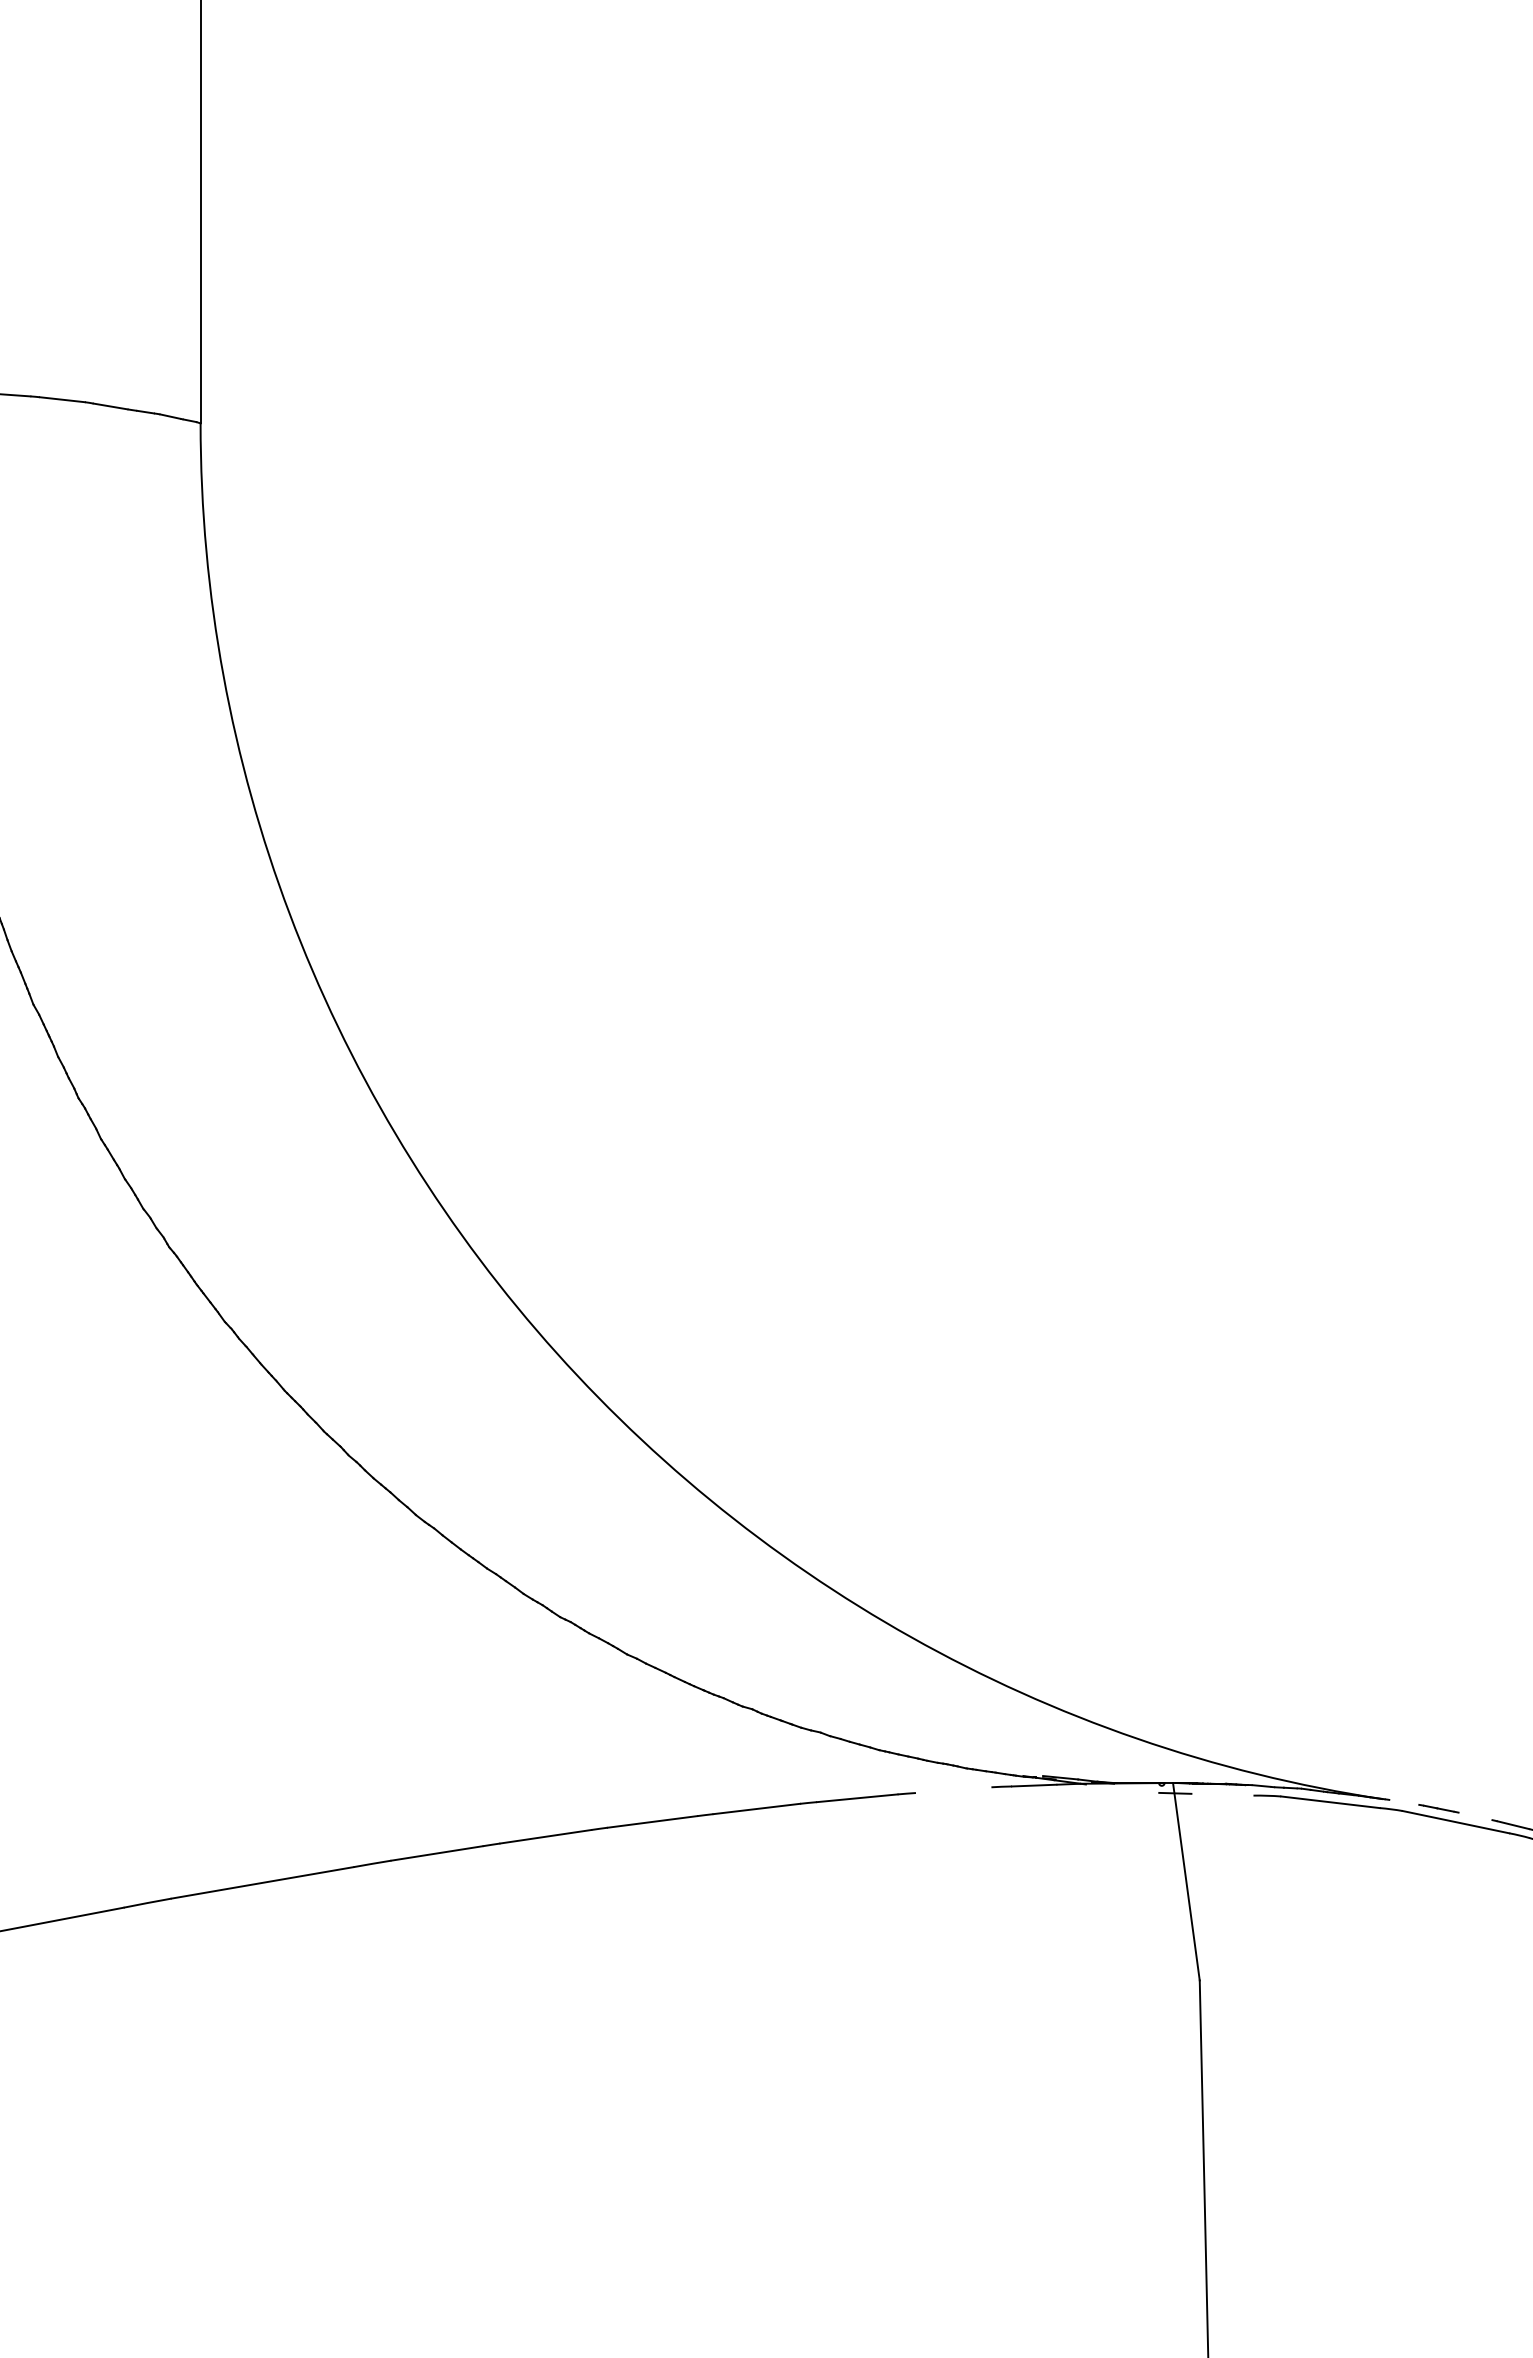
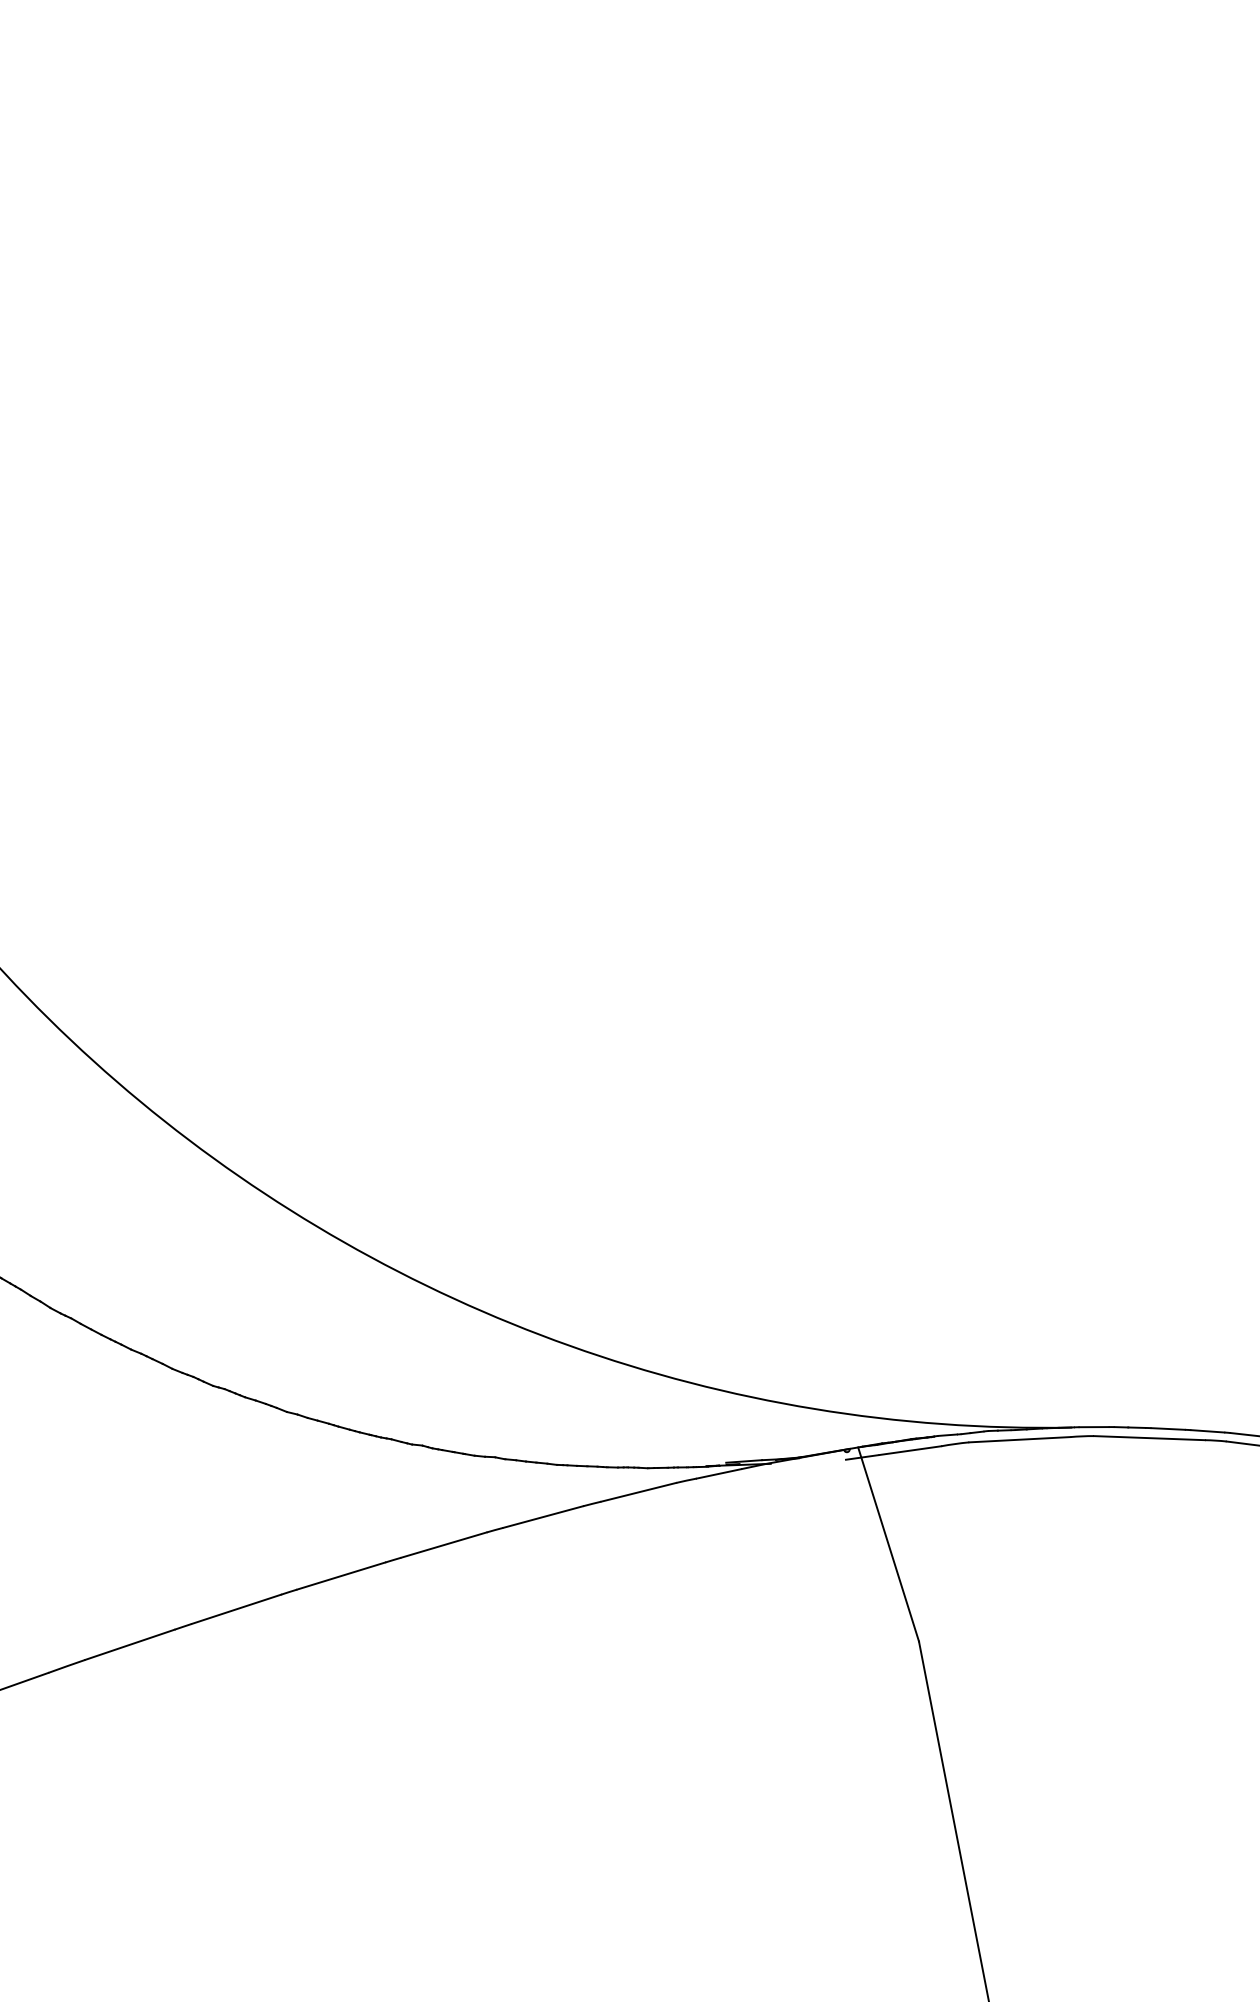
line: (953, 1790) -> (638, 1492), added
line: (1222, 1794) -> (909, 1450), added
line: (1404, 1802) -> (1094, 1427), added
line: (1475, 1815) -> (1167, 1428), added

